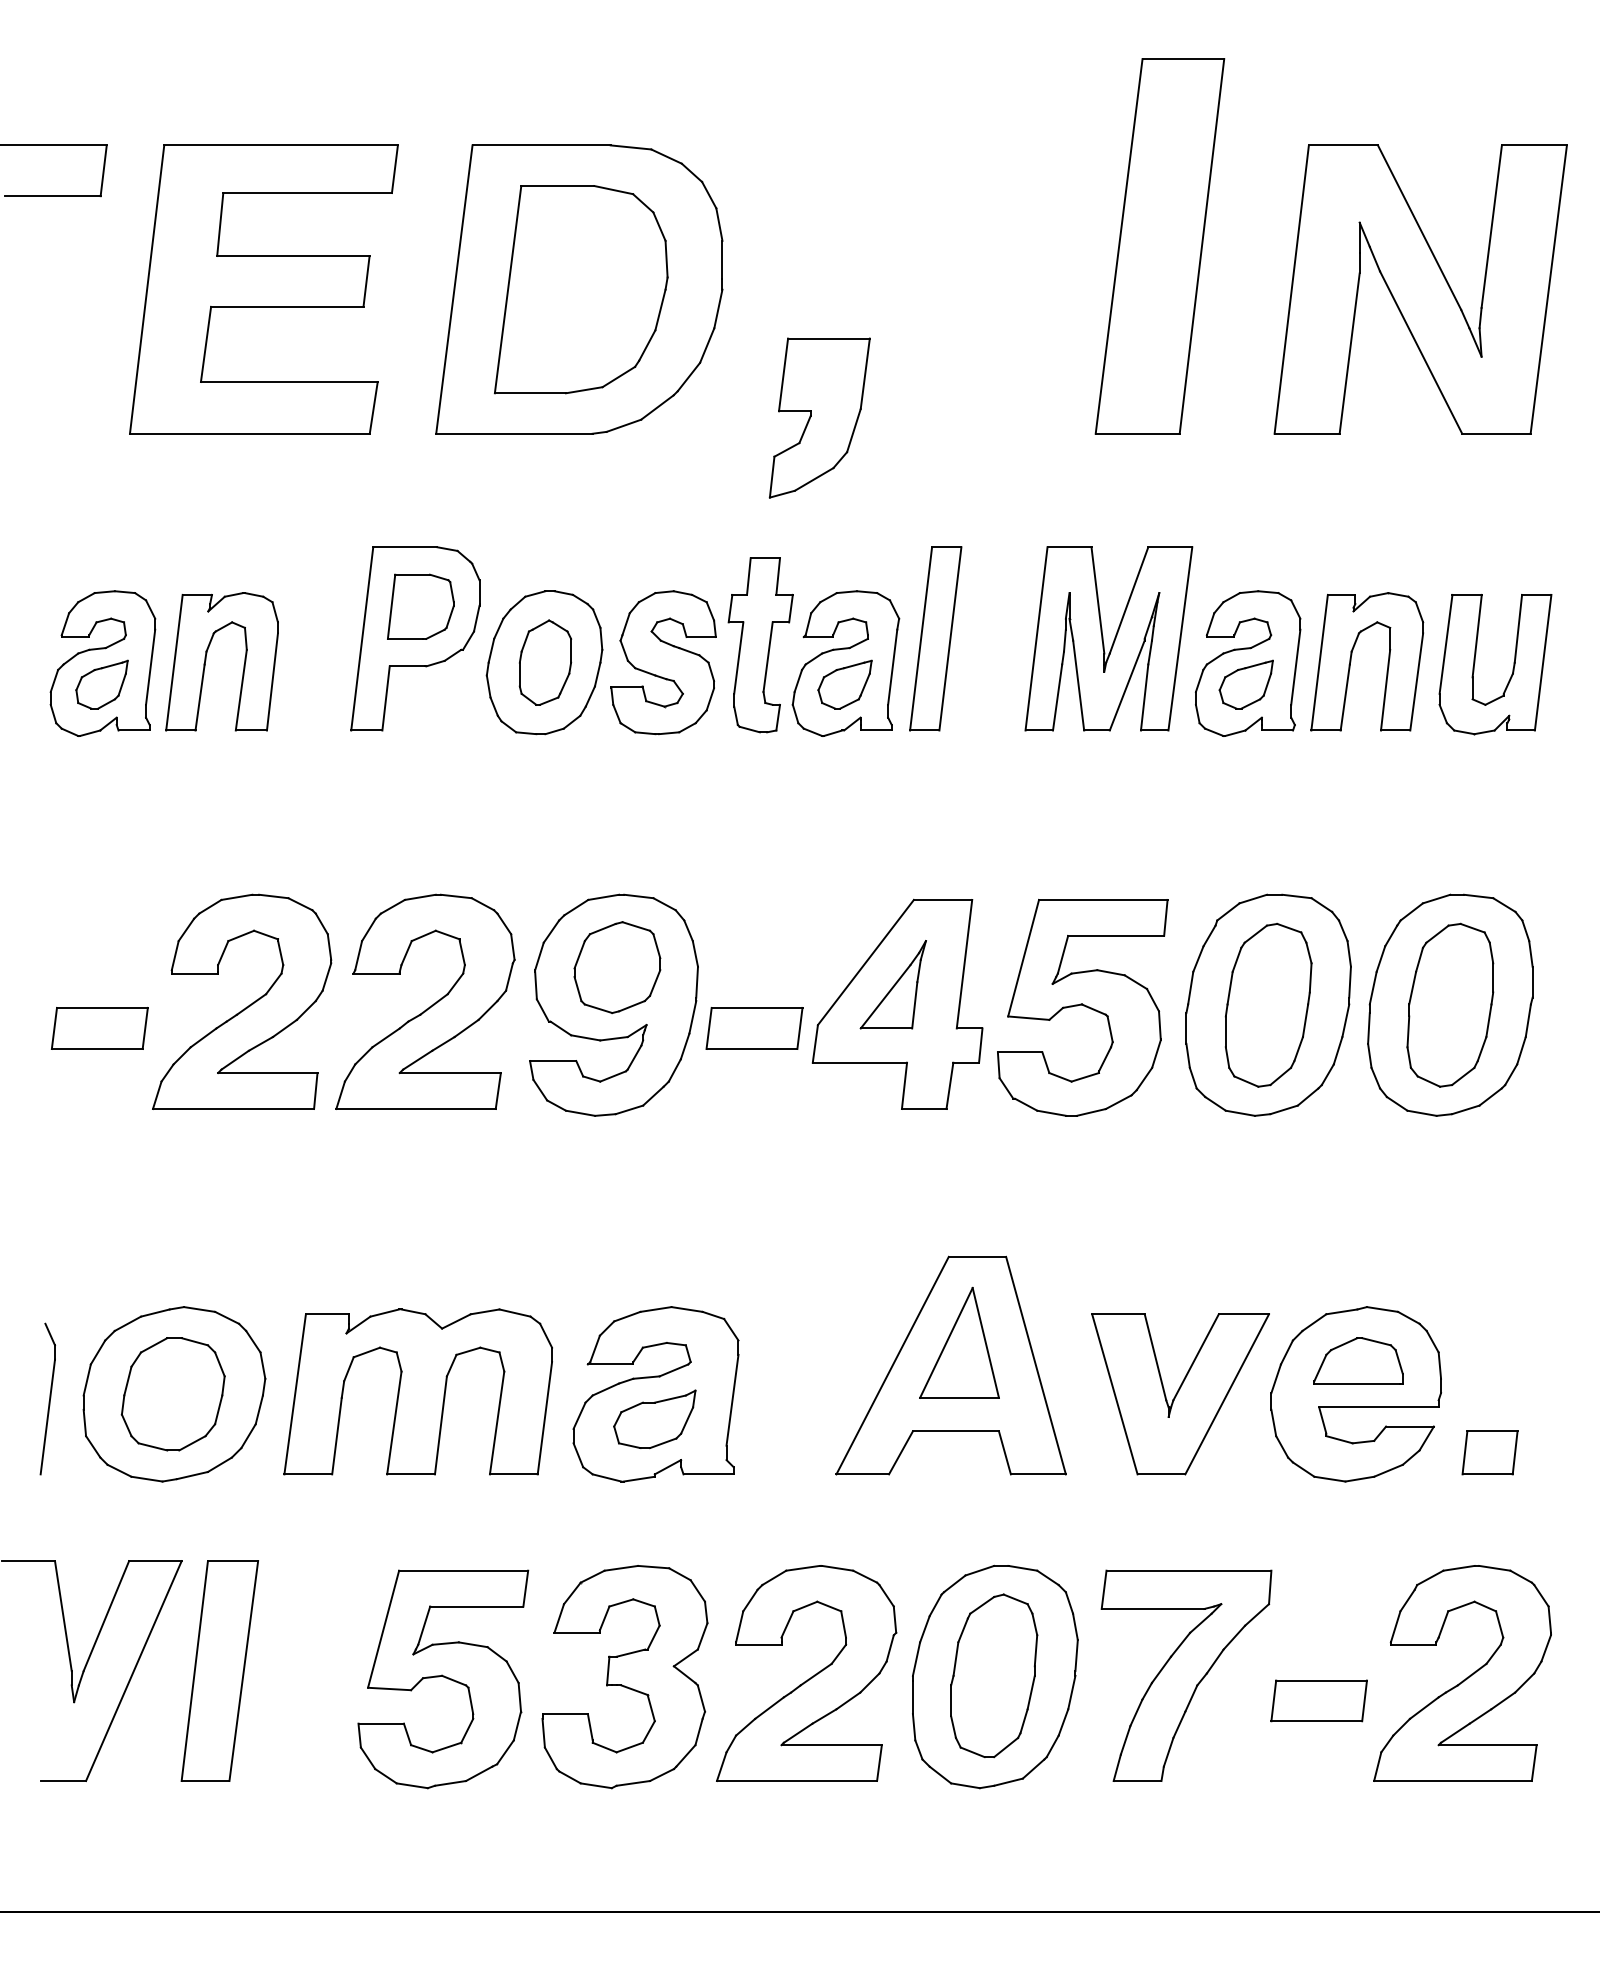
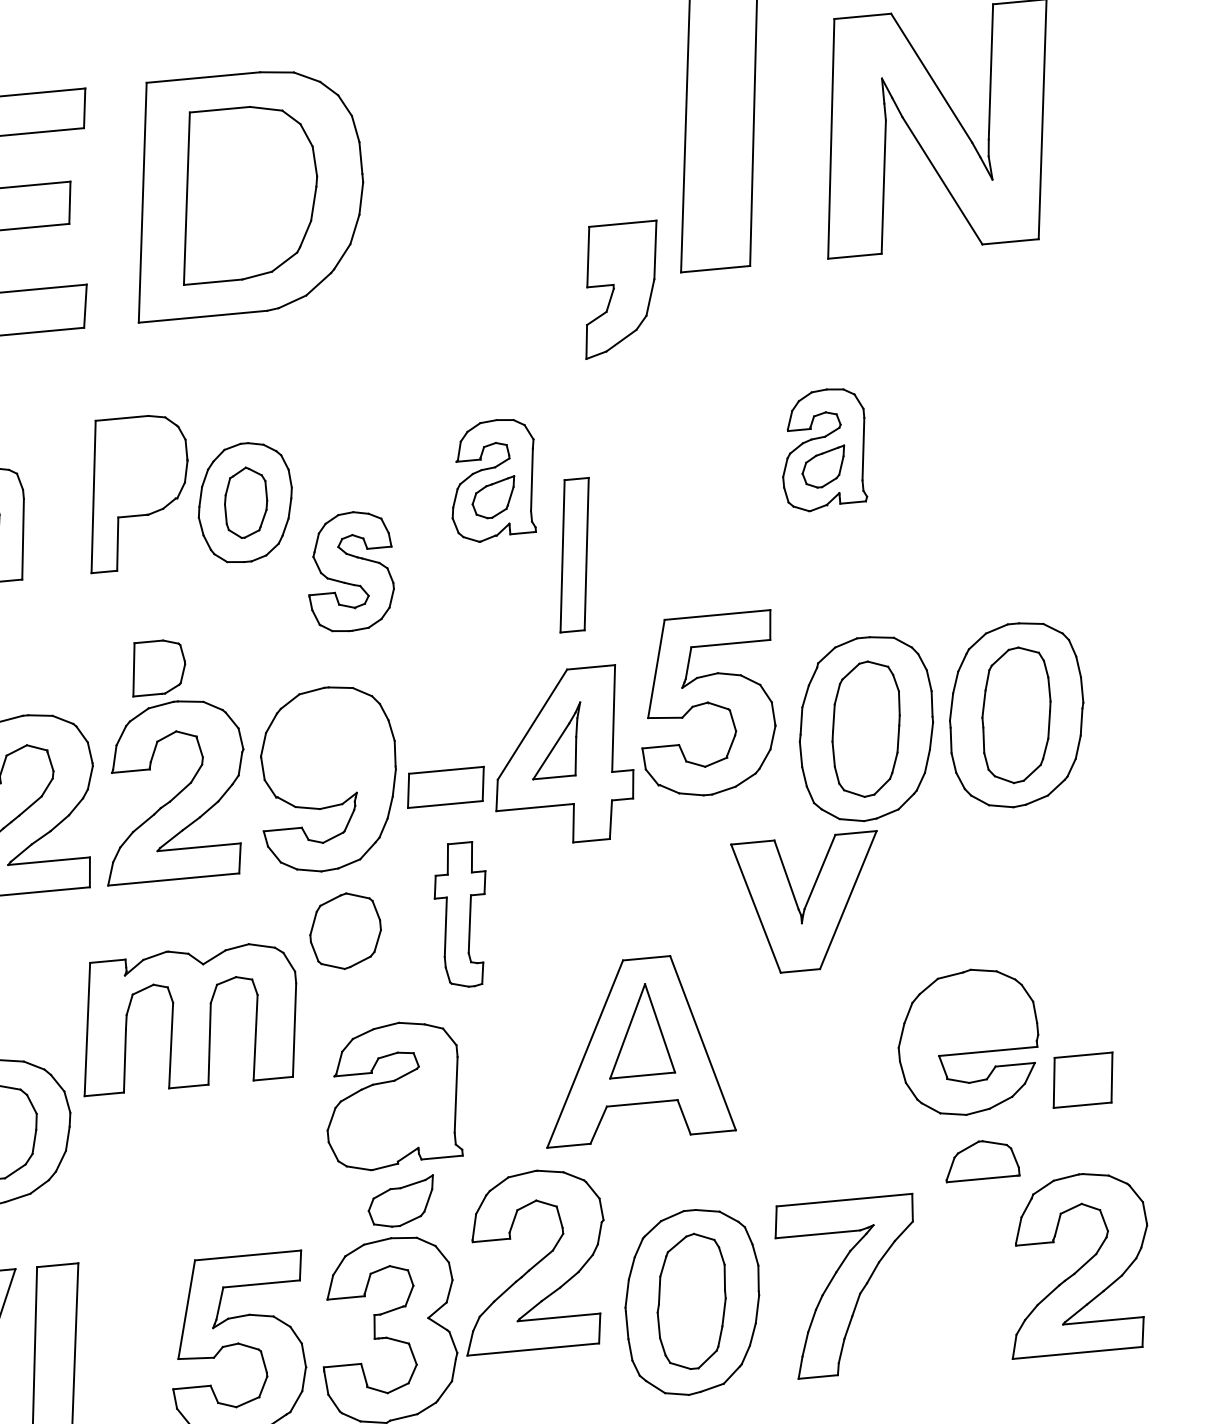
part: (819, 417) -> (621, 289), moved
part: (420, 606) -> (157, 667), moved
part: (935, 638) -> (574, 554), moved
part: (1108, 638) -> (707, 439), removed
part: (760, 645) -> (462, 915), moved
part: (1351, 661) -> (908, 440), removed
part: (663, 662) -> (350, 571), moved
part: (1512, 668) -> (1041, 433), removed
part: (617, 967) -> (345, 931), moved
part: (1082, 1007) -> (708, 705), moved
part: (1358, 1360) -> (981, 1159), moved
part: (417, 1391) -> (187, 1017), moved
part: (1180, 1394) -> (809, 903), moved
part: (654, 1419) -> (401, 1202), moved
part: (1489, 1452) -> (1082, 1080), size x1.4
part: (806, 1673) -> (532, 1260), moved
part: (1318, 1700) -> (960, 1297), removed

